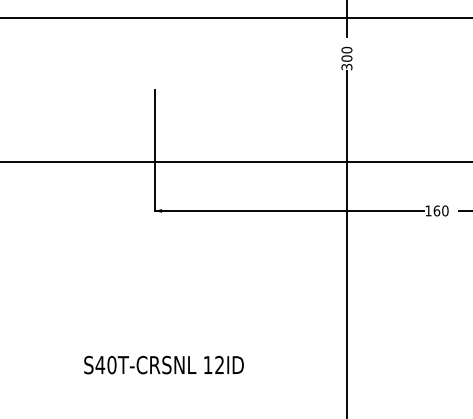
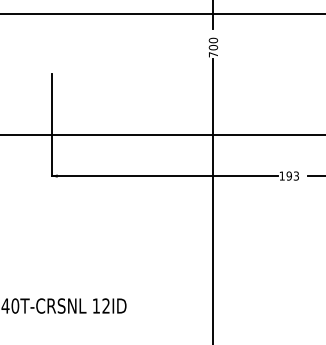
text: (346, 67) -> (213, 55), 300 -> 700
text: (440, 210) -> (292, 175), 160 -> 193

